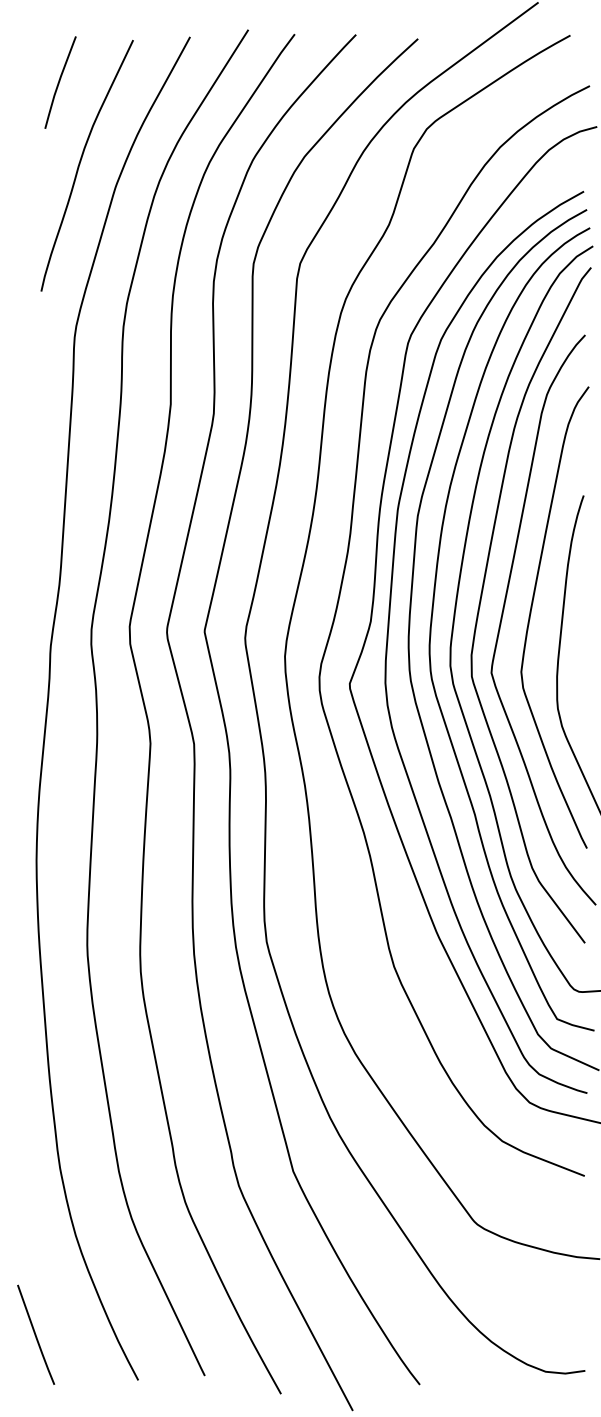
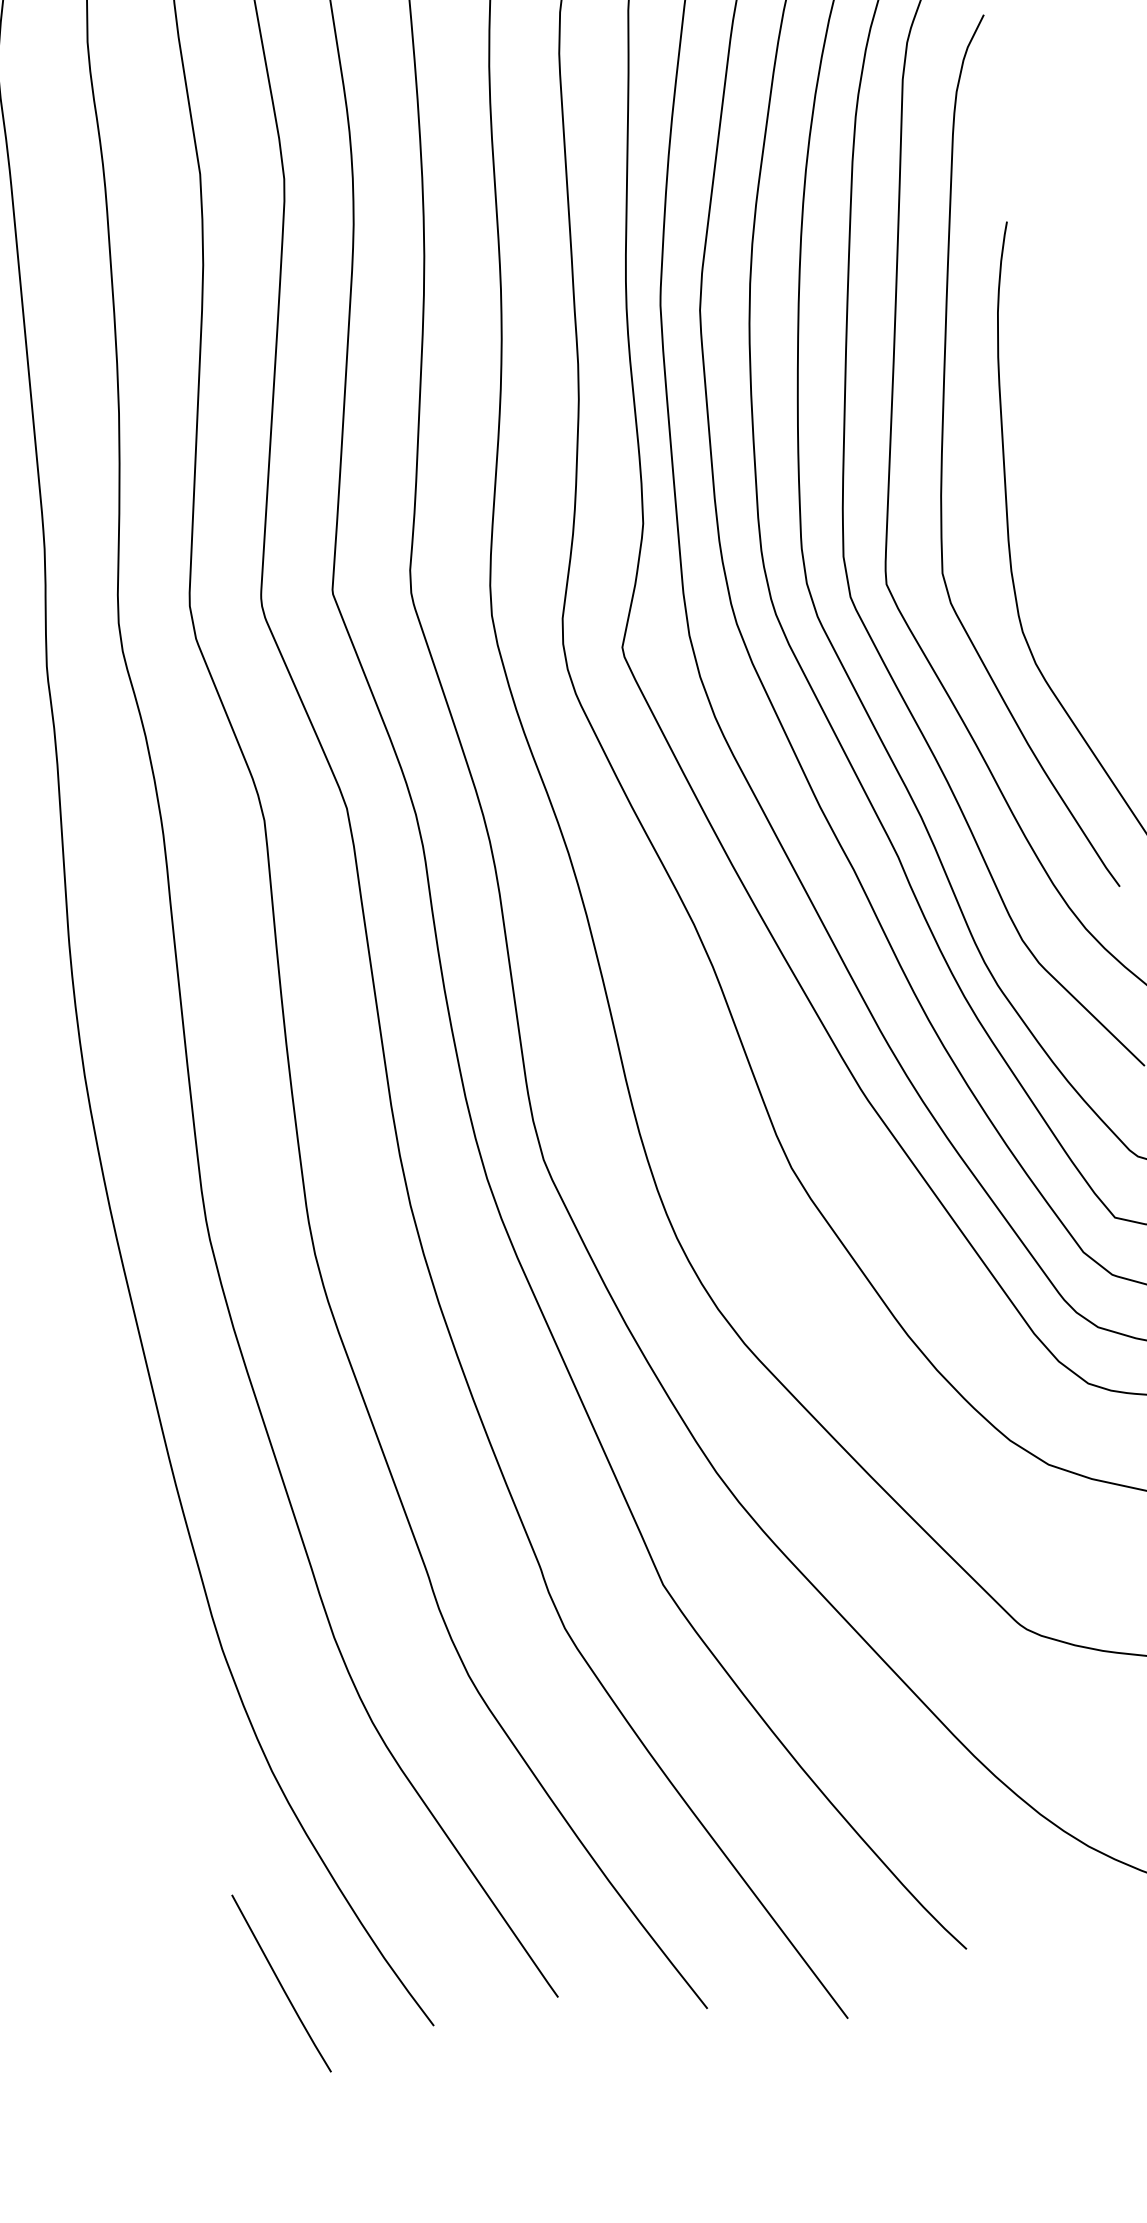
line: (36, 1334) -> (282, 1982), moved

